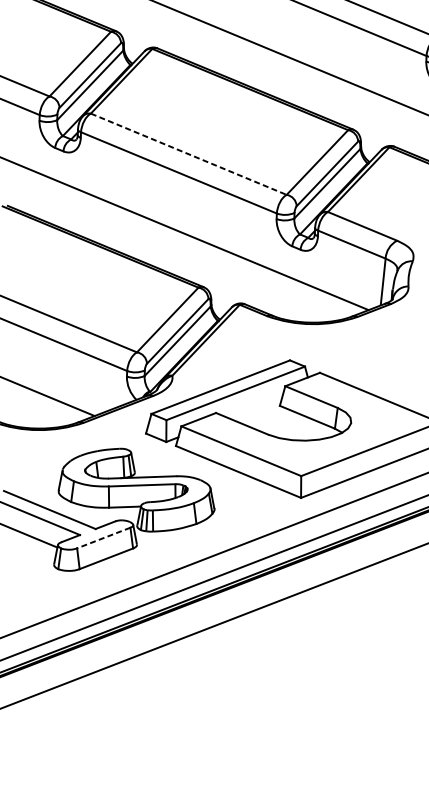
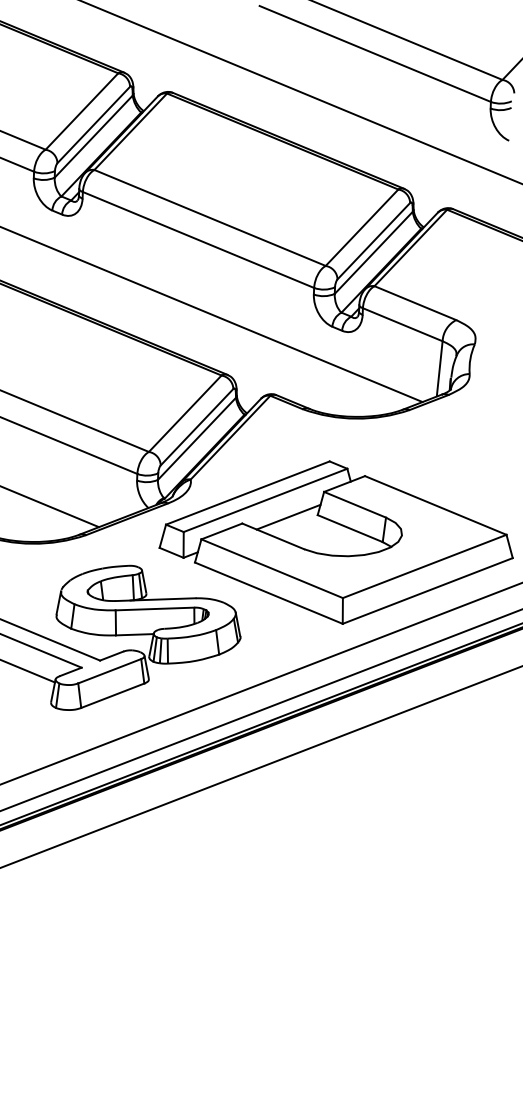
line: (189, 154) -> (210, 218), dashed -> solid
line: (255, 407) -> (288, 516), added
line: (103, 538) -> (109, 671), dashed -> solid

